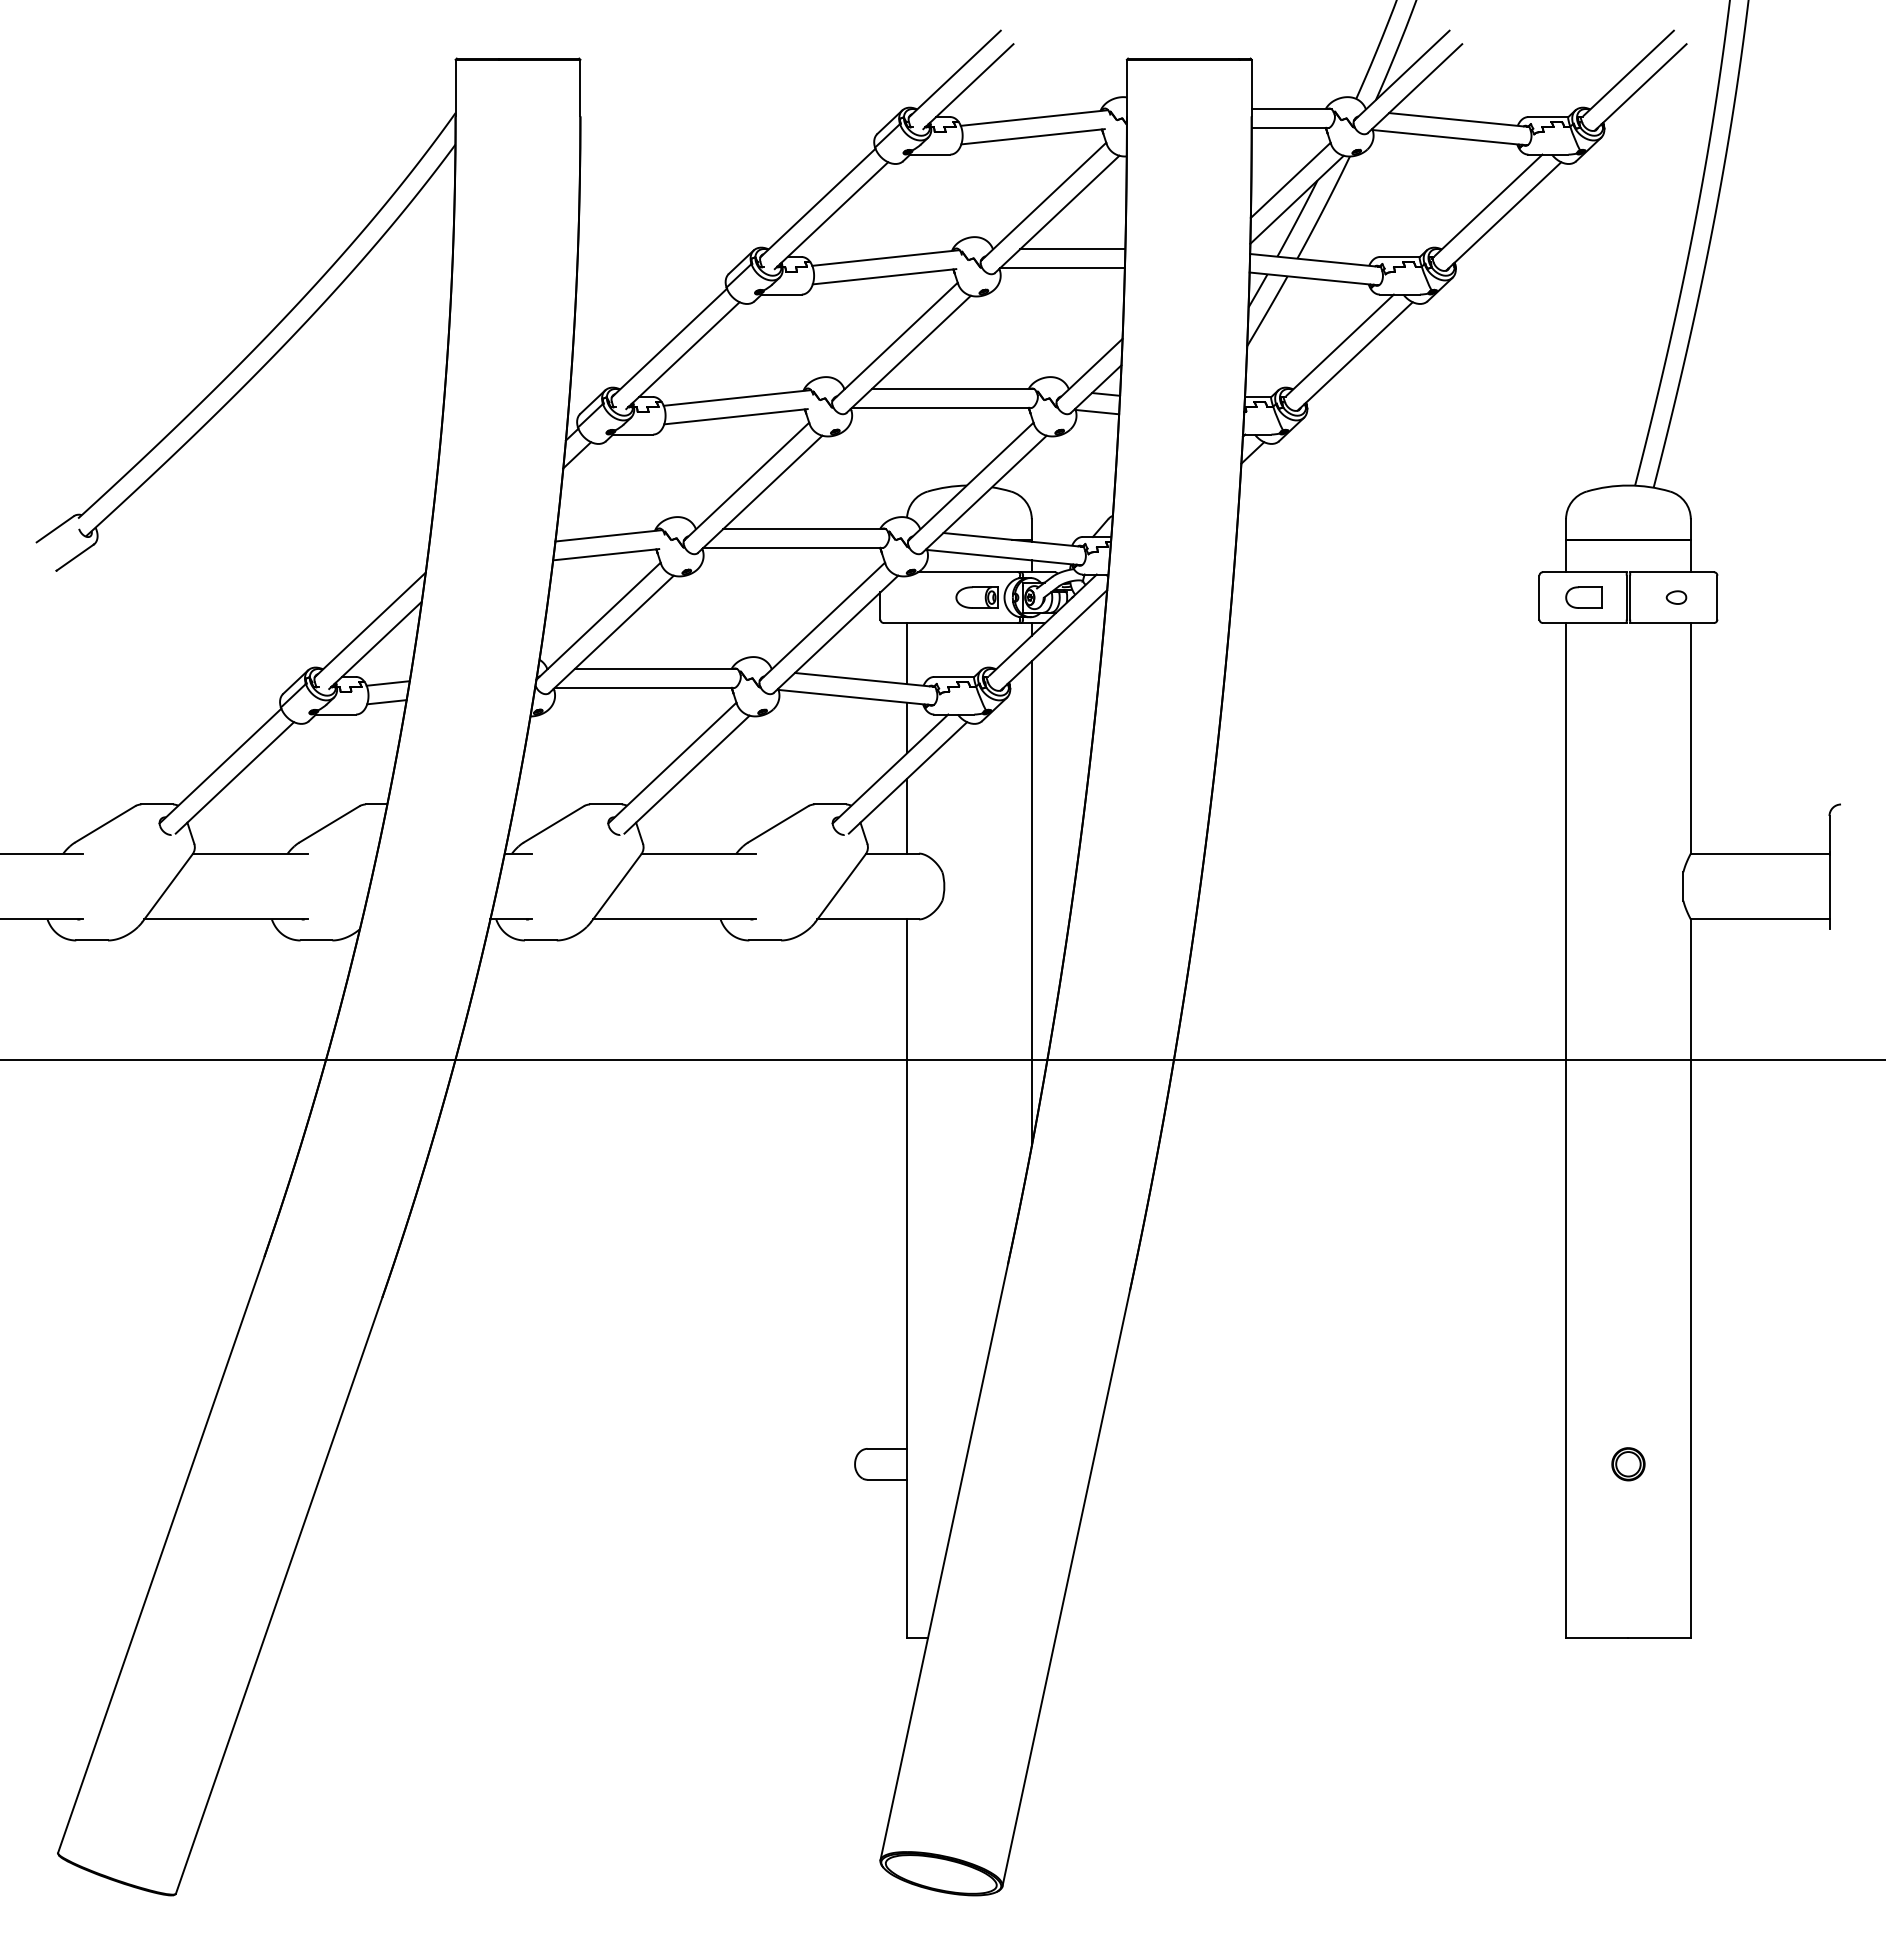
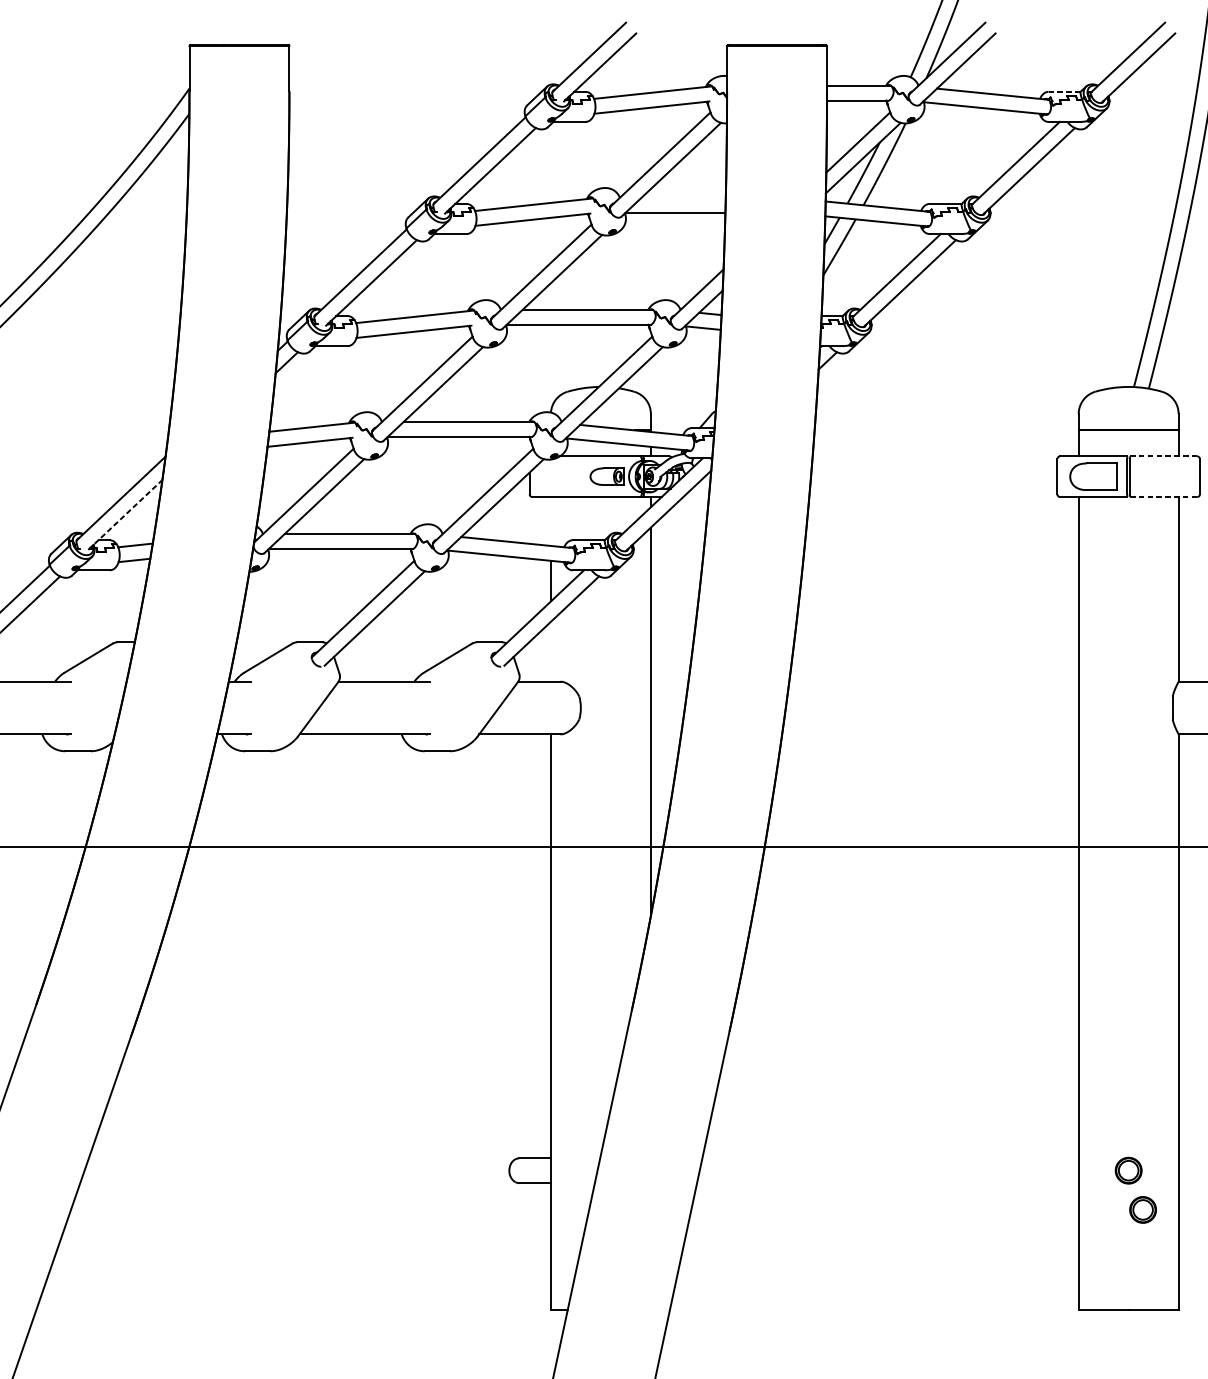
line: (1548, 117) -> (1064, 92), solid -> dashed
line: (1072, 249) -> (683, 197), removed
line: (1672, 572) -> (1163, 456), solid -> dashed
part: (1583, 597) -> (1092, 476), size x1.6
part: (1676, 597) -> (1167, 476), removed
line: (1672, 623) -> (1163, 497), solid -> dashed
line: (375, 645) -> (125, 515), solid -> dashed
line: (907, 653) -> (551, 521), removed
line: (907, 815) -> (551, 651), removed
part: (1646, 1513) -> (1143, 1210), added

